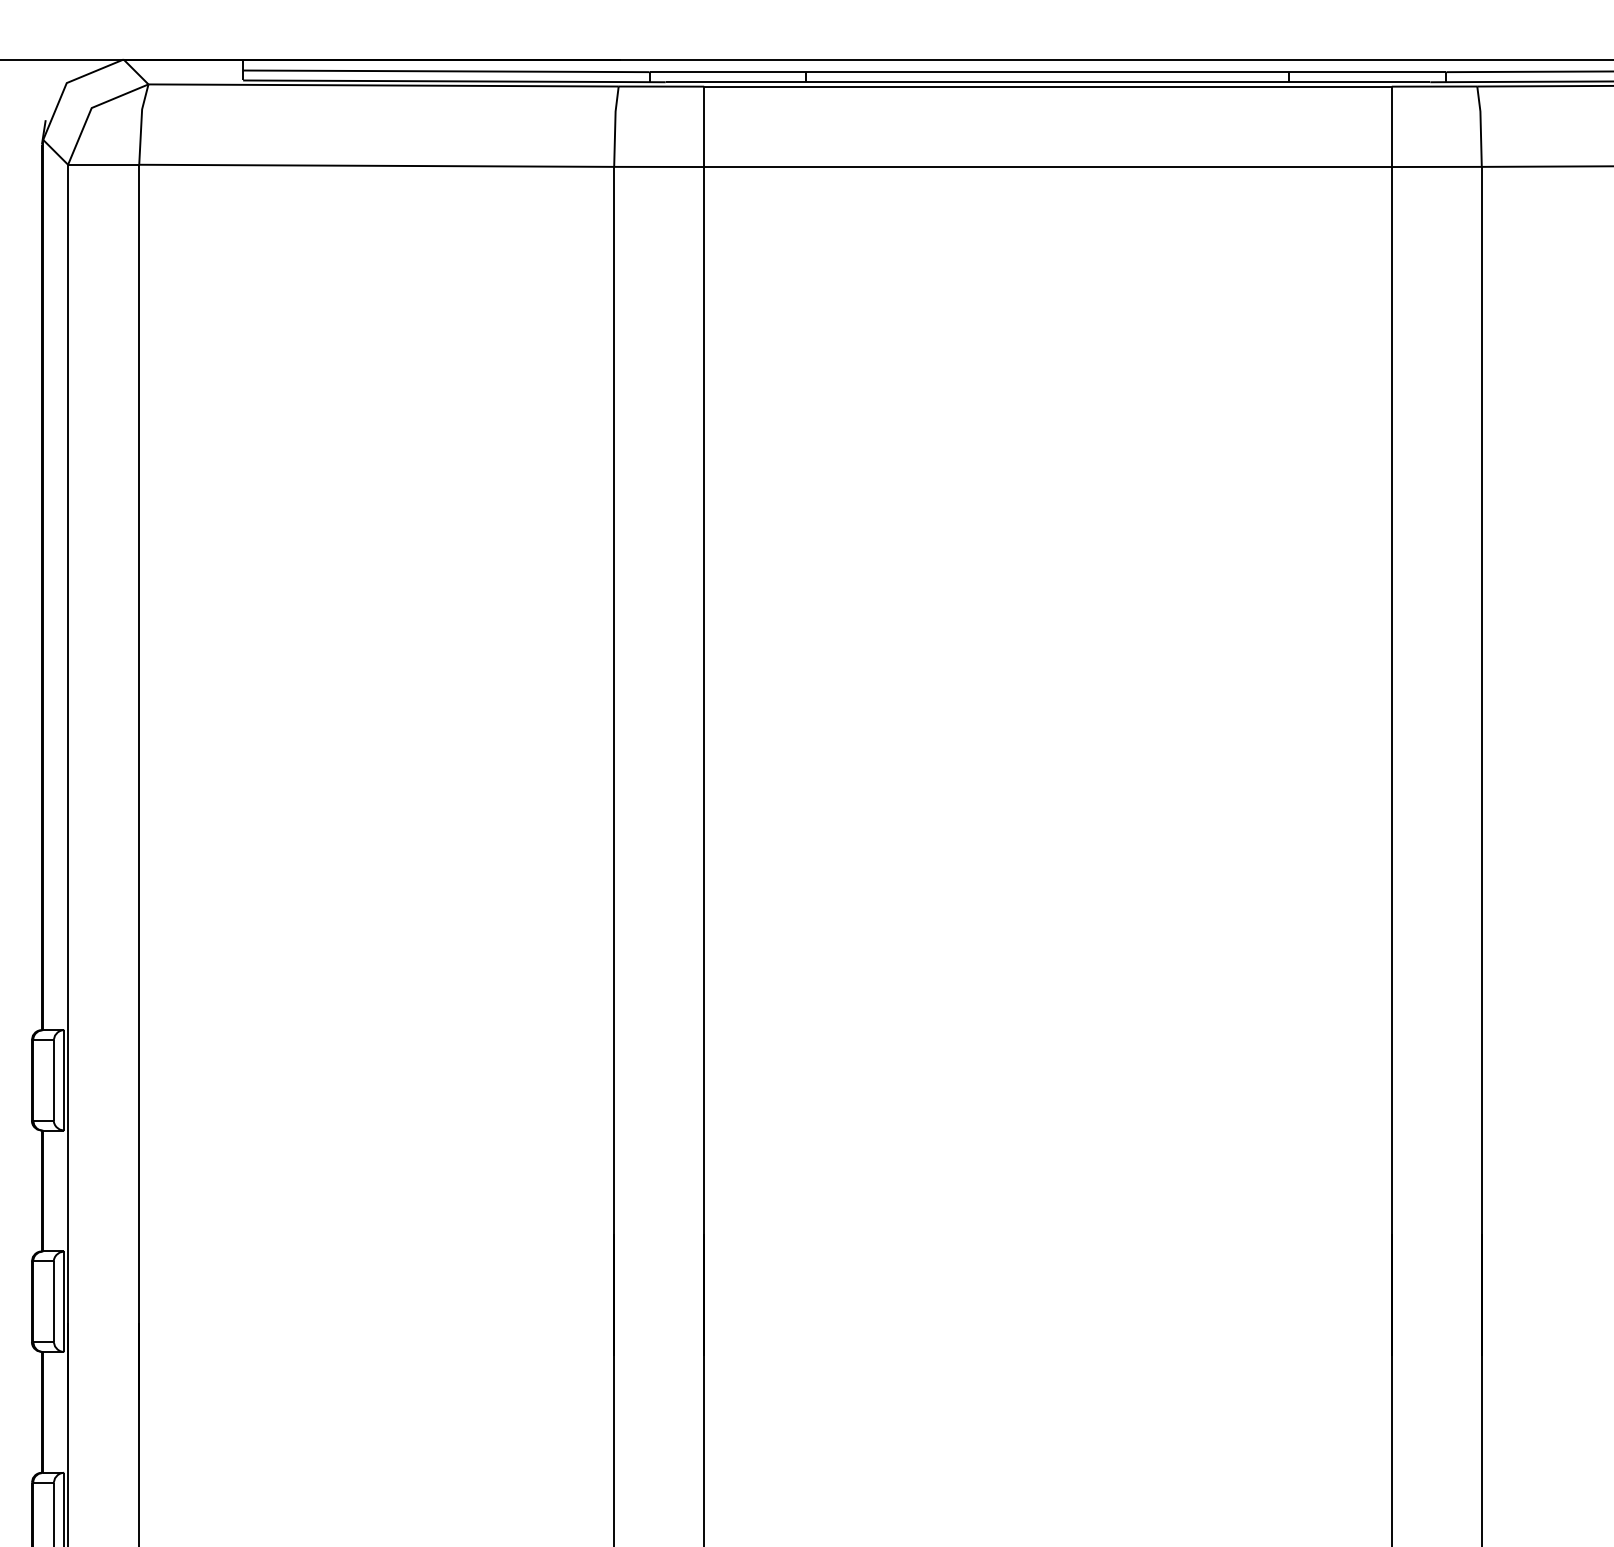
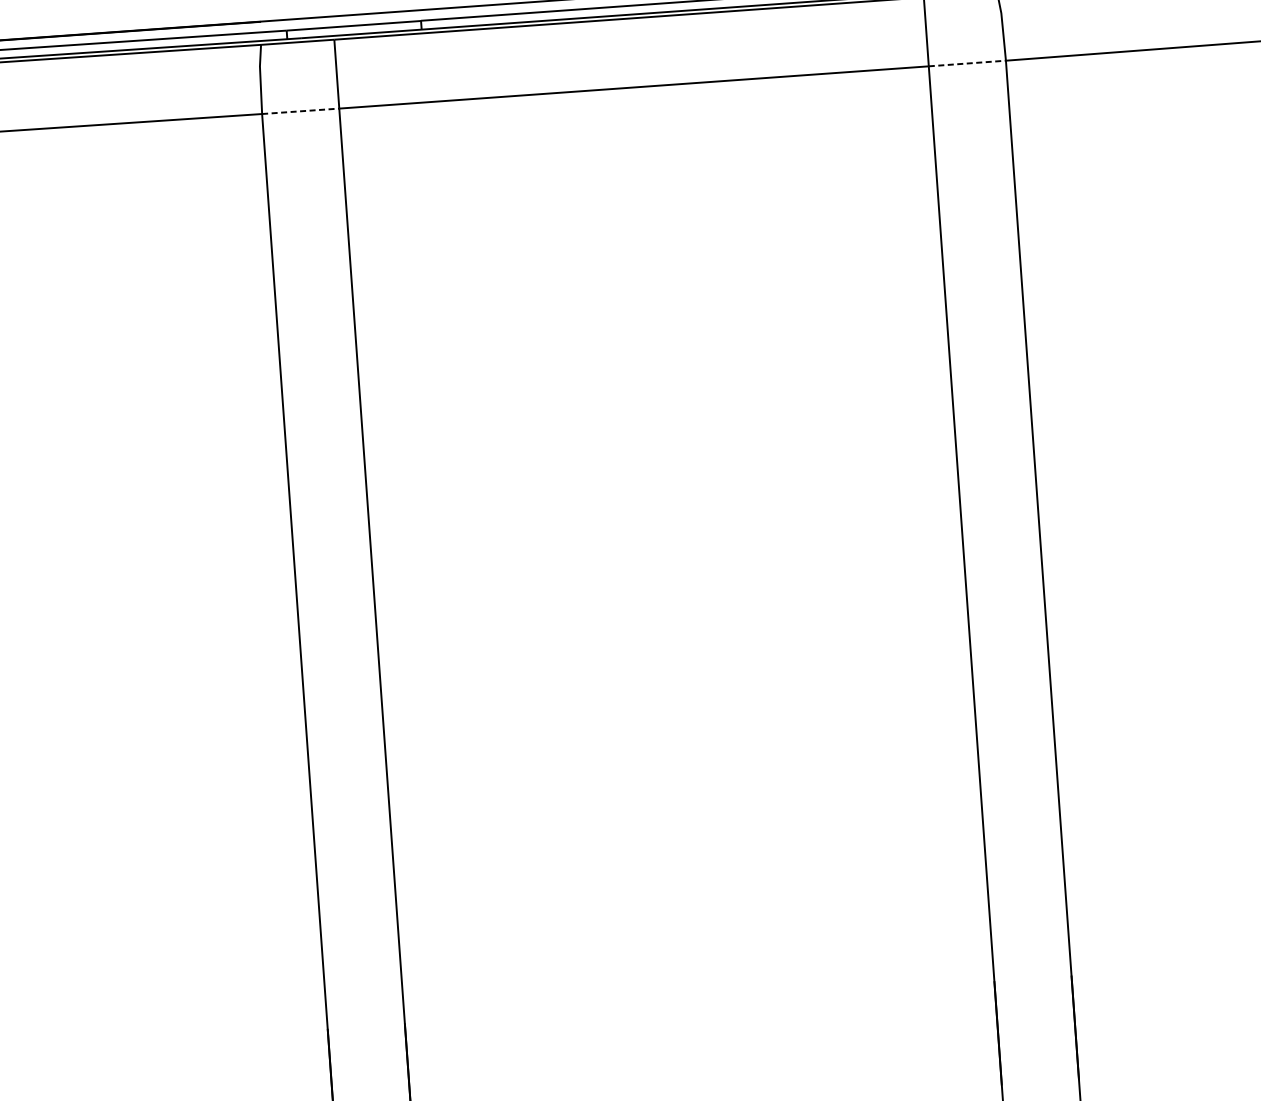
line: (659, 166) -> (300, 110), solid -> dashed
line: (1436, 166) -> (967, 63), solid -> dashed

